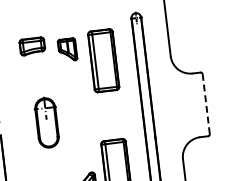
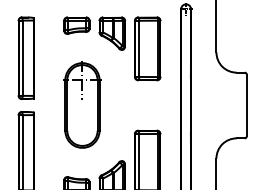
part: (66, 50) -> (111, 33), size x1.43
line: (205, 104) -> (246, 105), dashed -> solid
part: (46, 122) -> (82, 104), size x1.67

